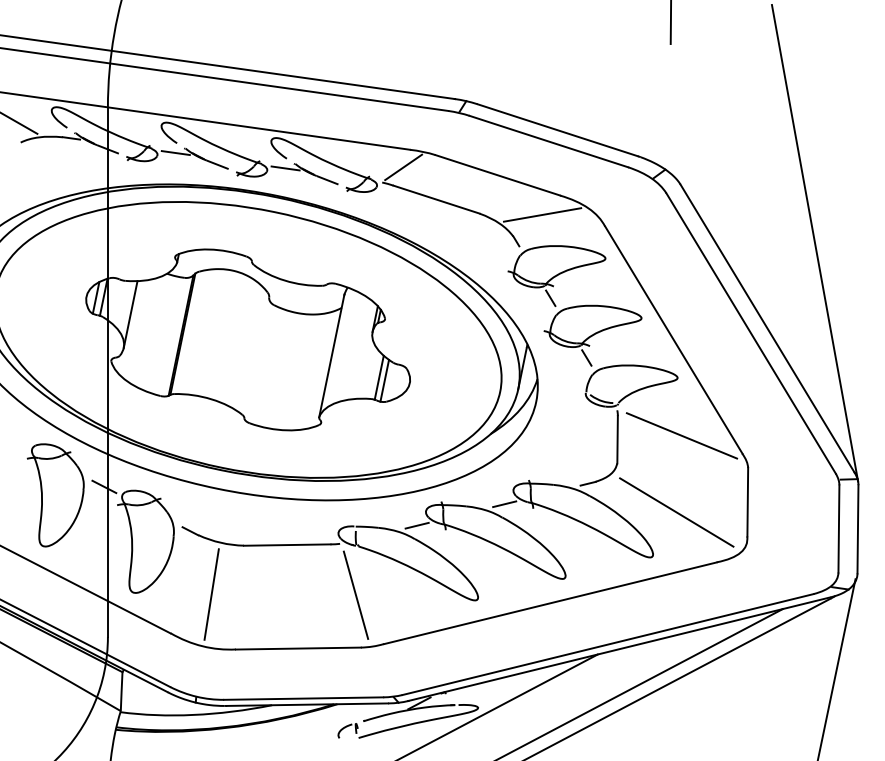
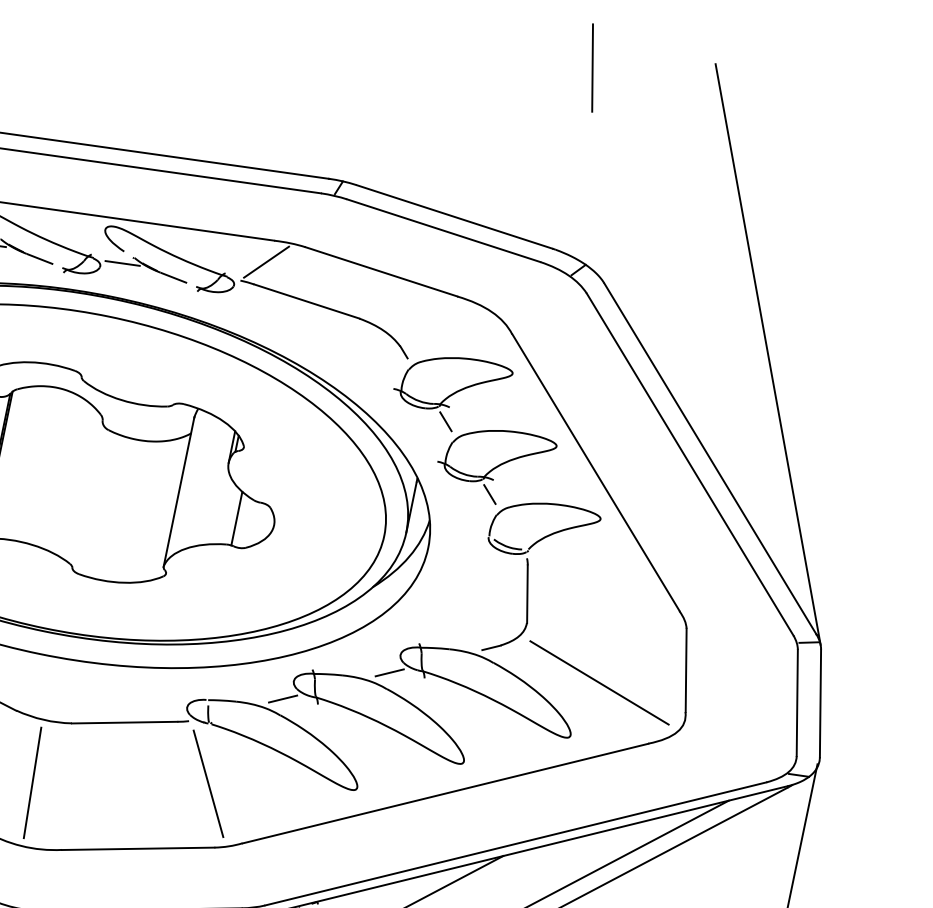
line: (542, 214) -> (435, 319), removed
line: (384, 380) -> (243, 521), removed
line: (681, 435) -> (605, 589), removed

